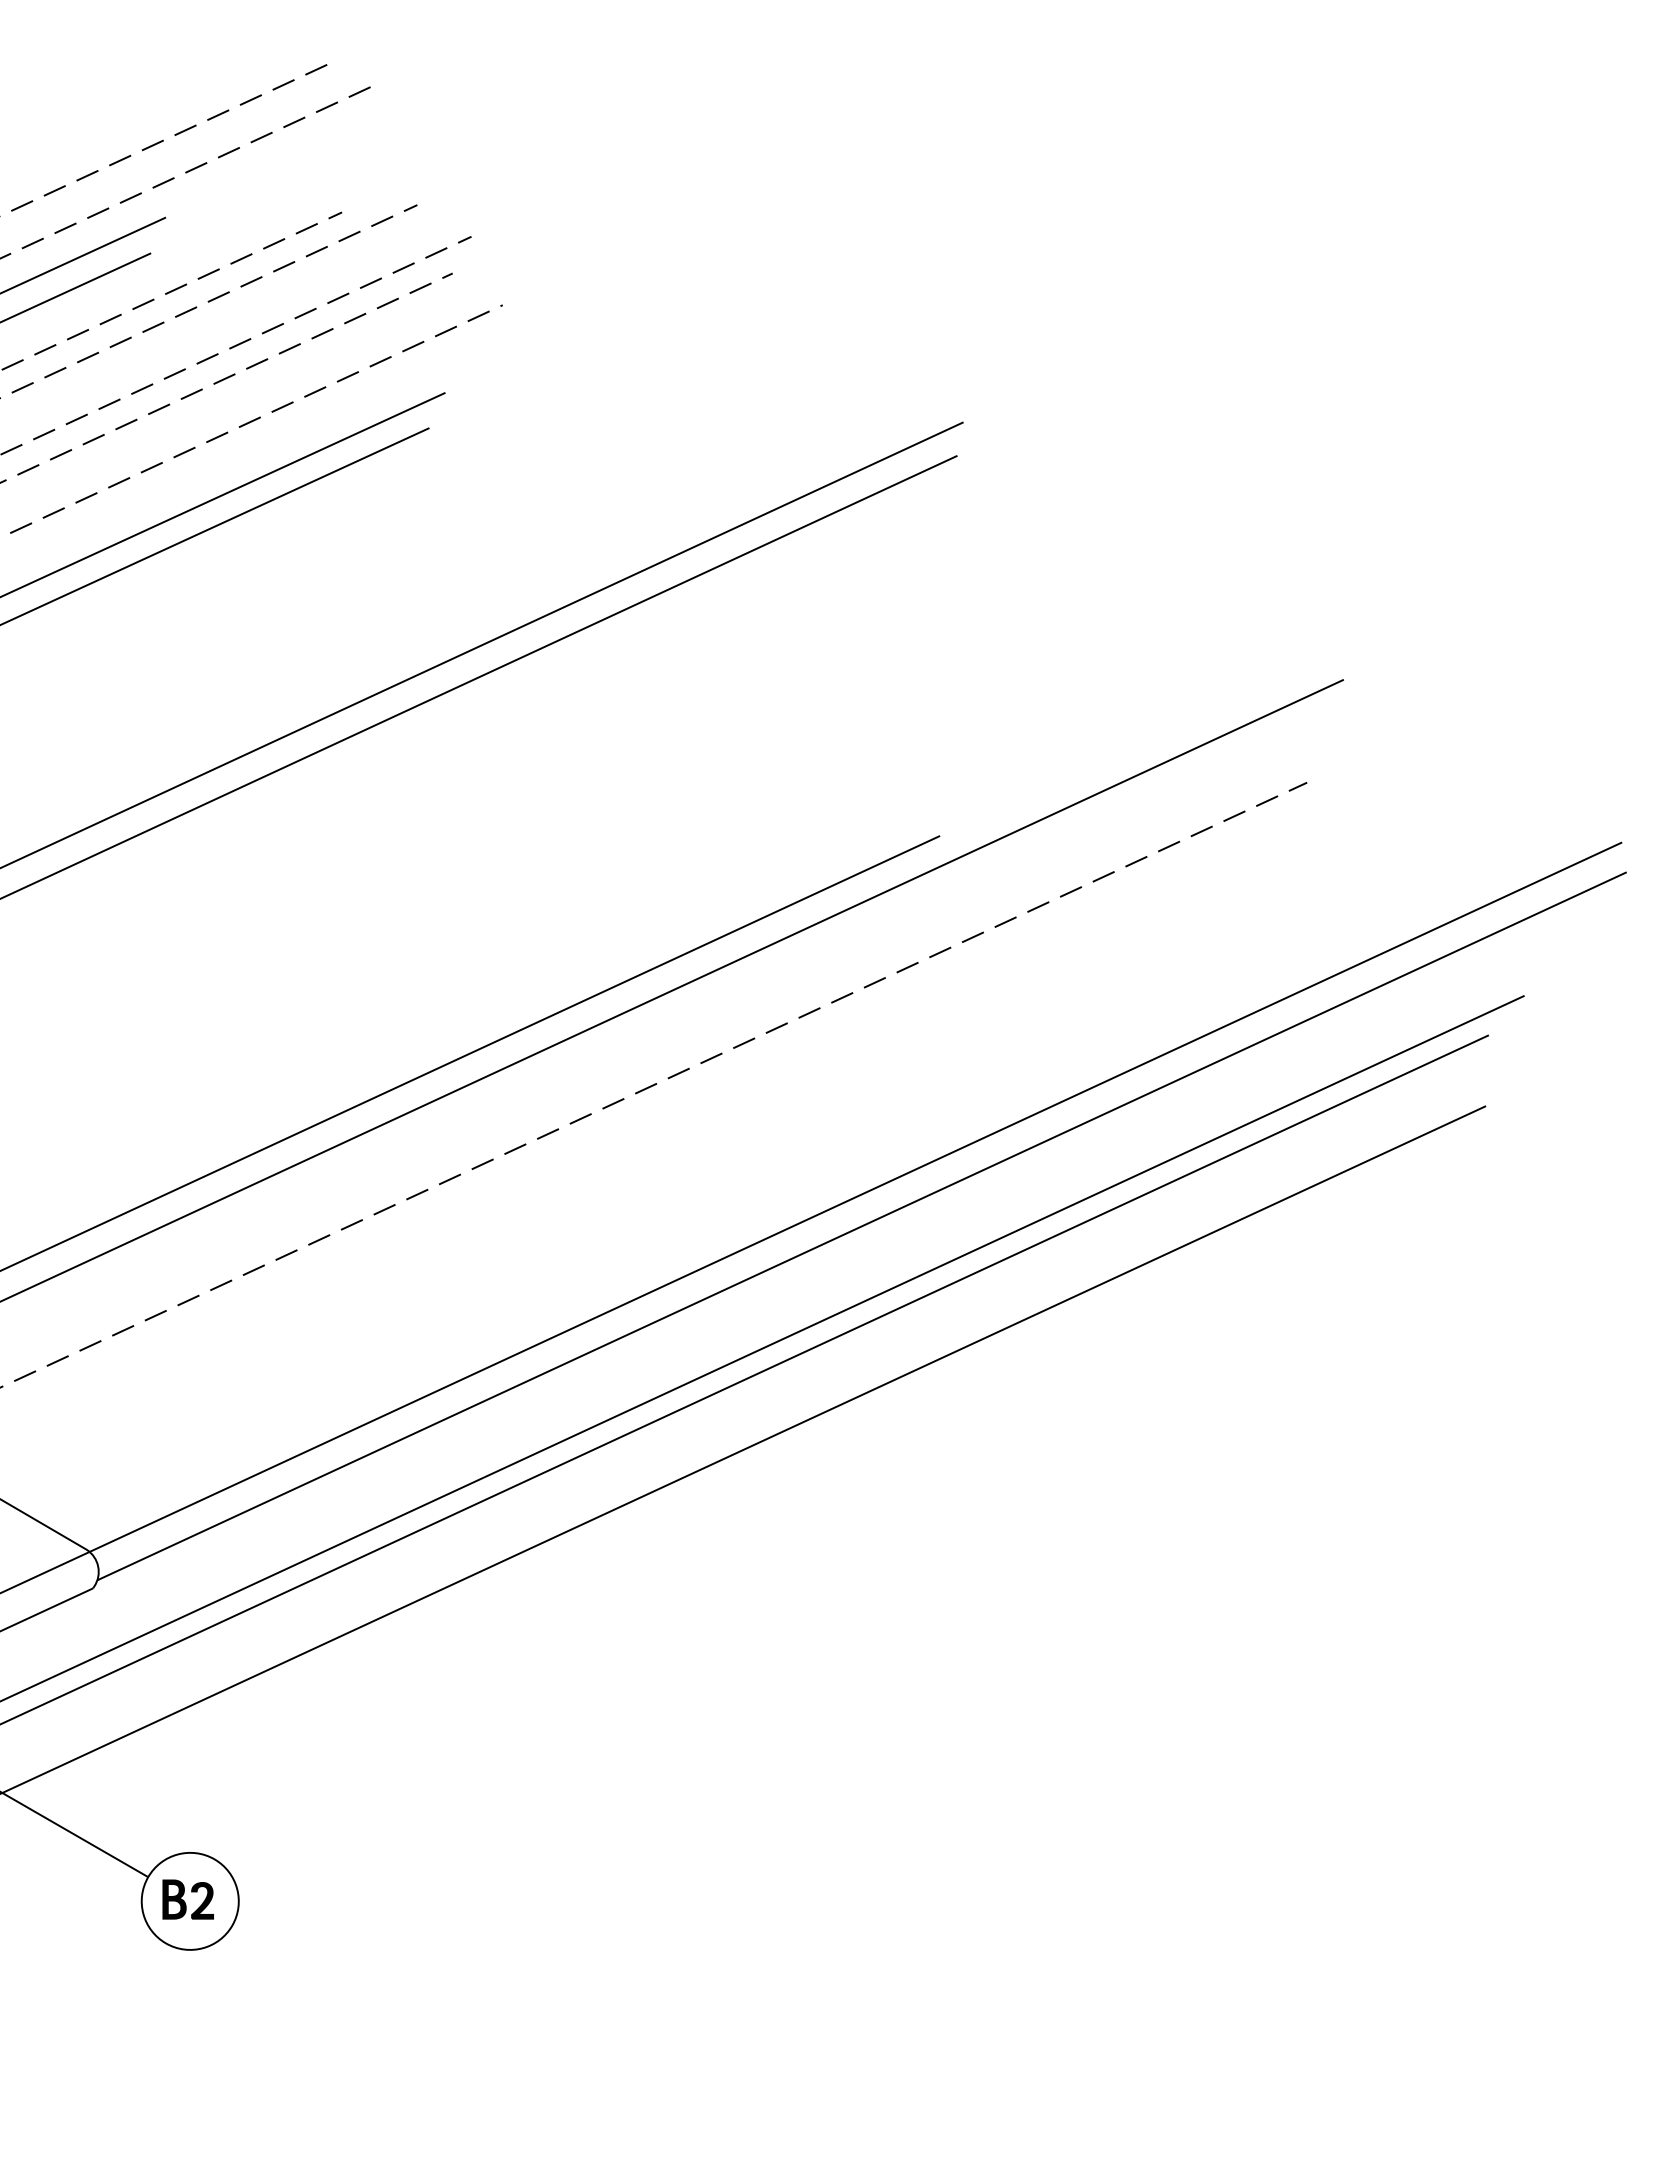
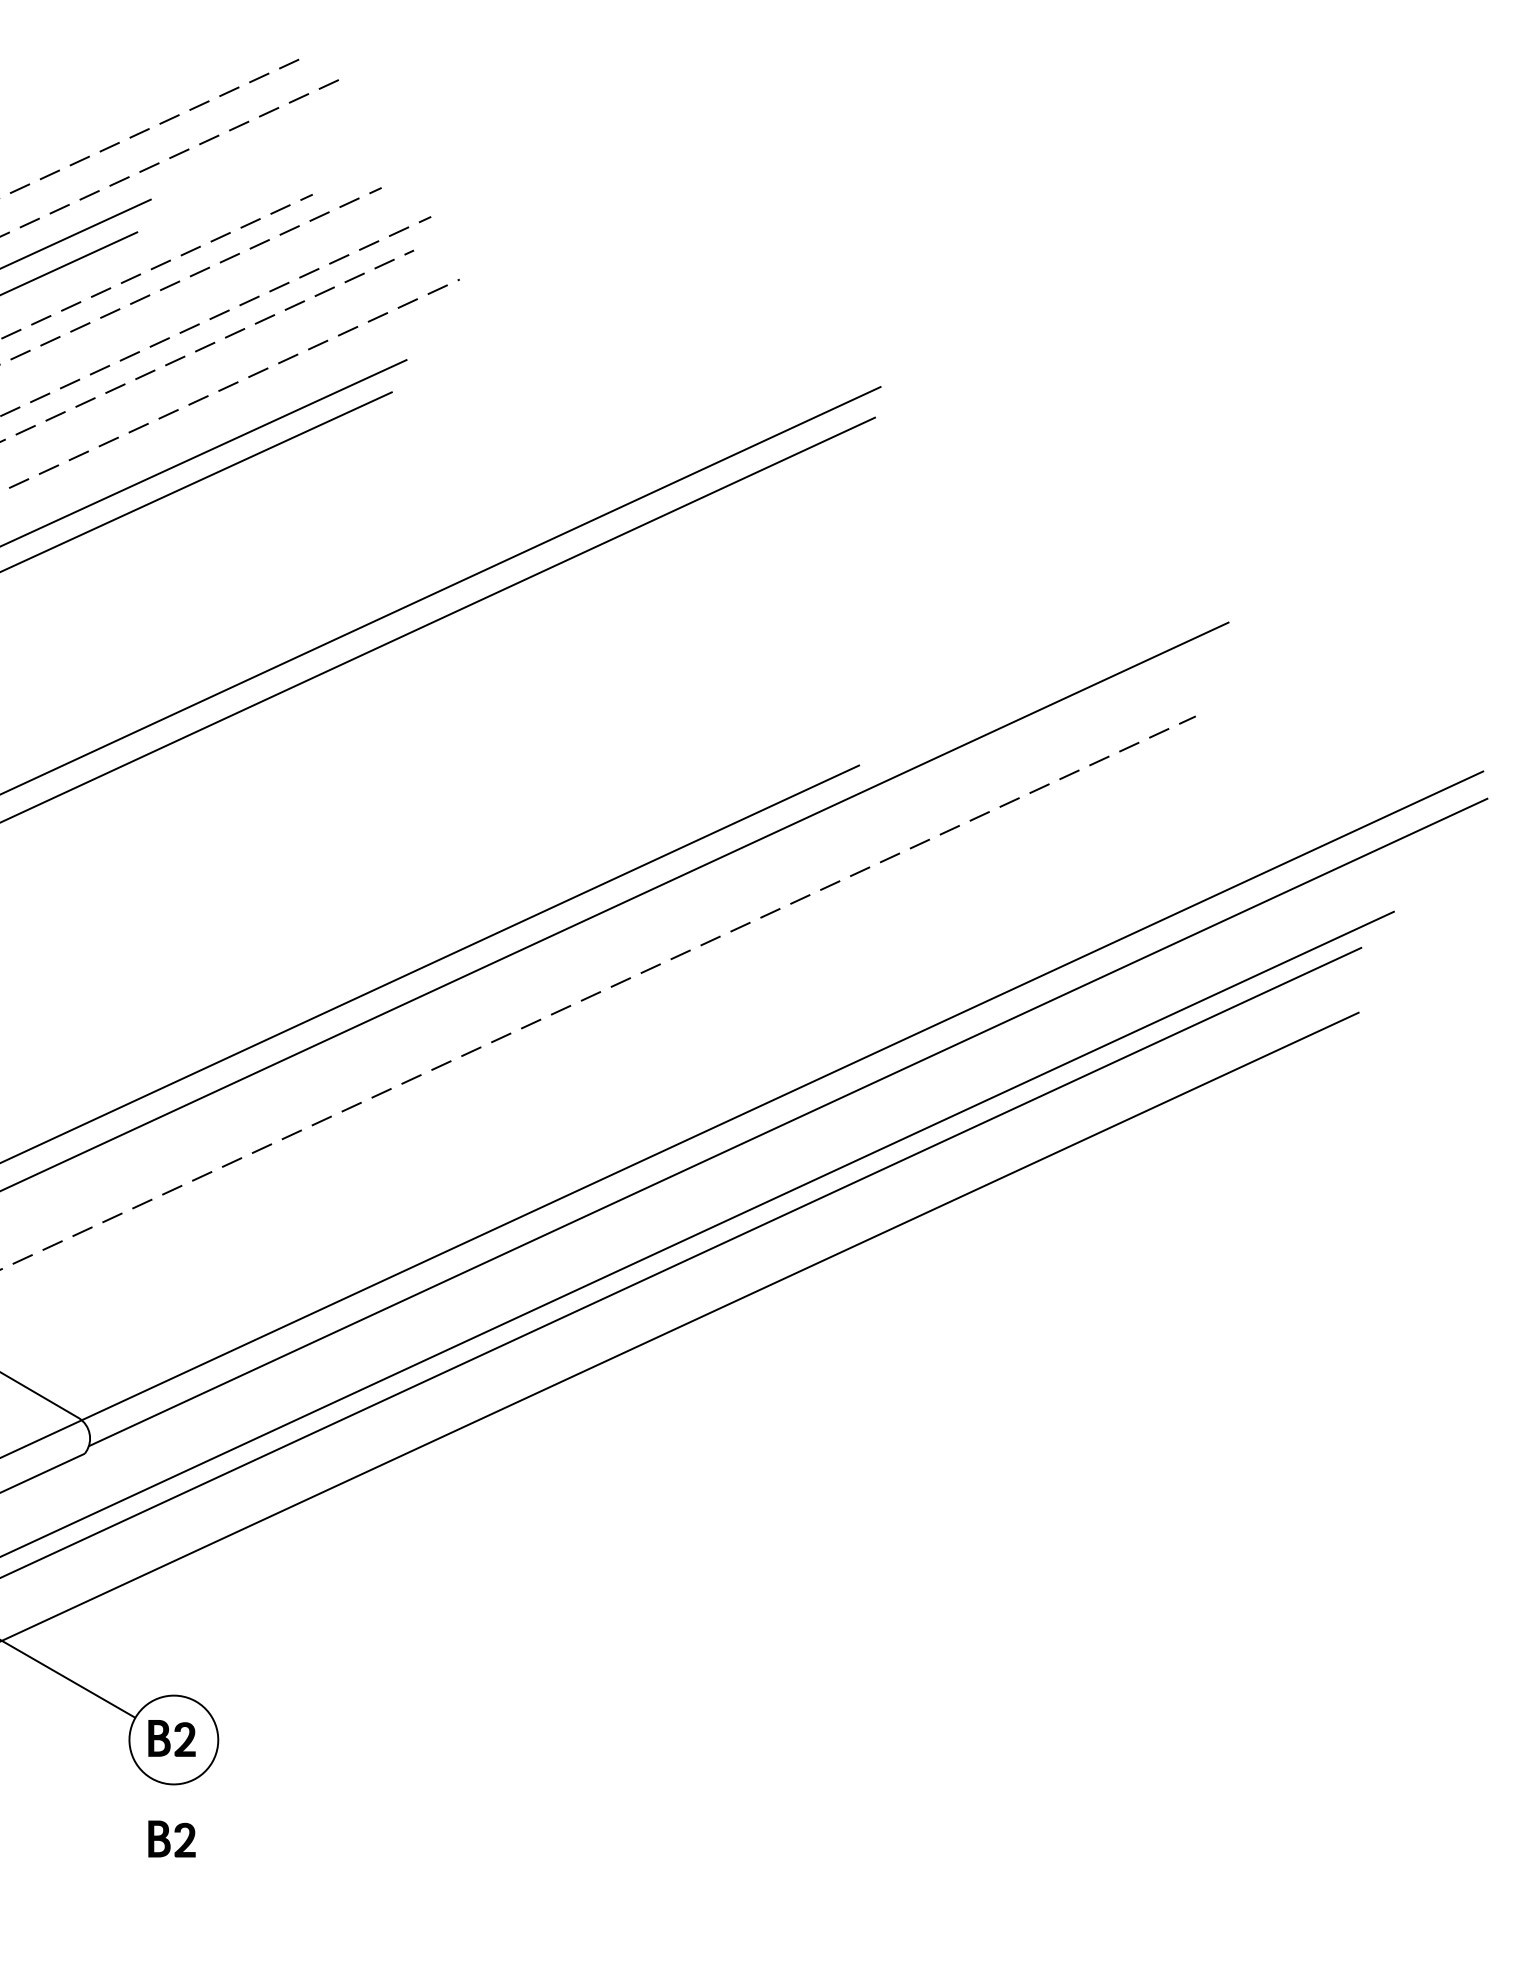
part: (187, 2009) -> (171, 1838), added

